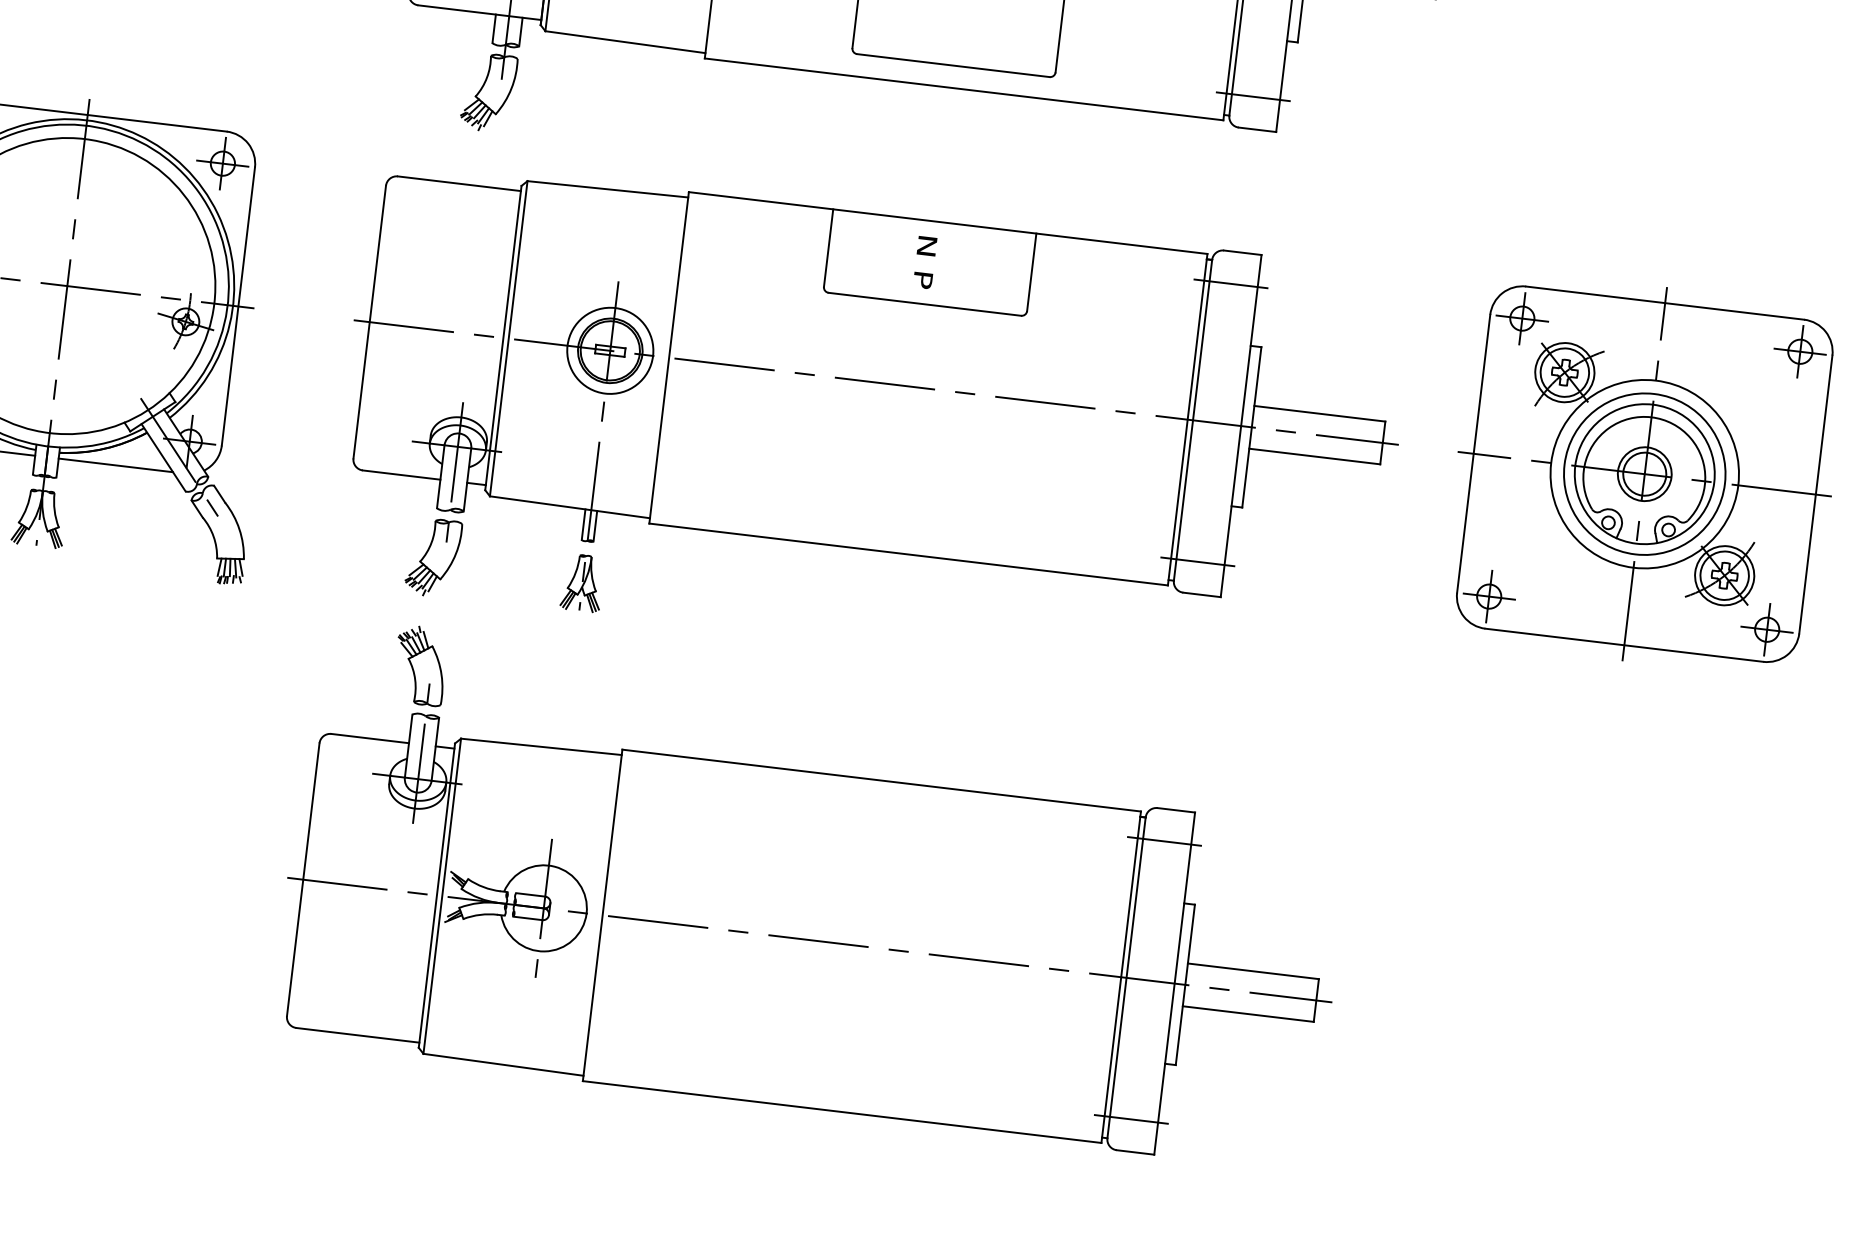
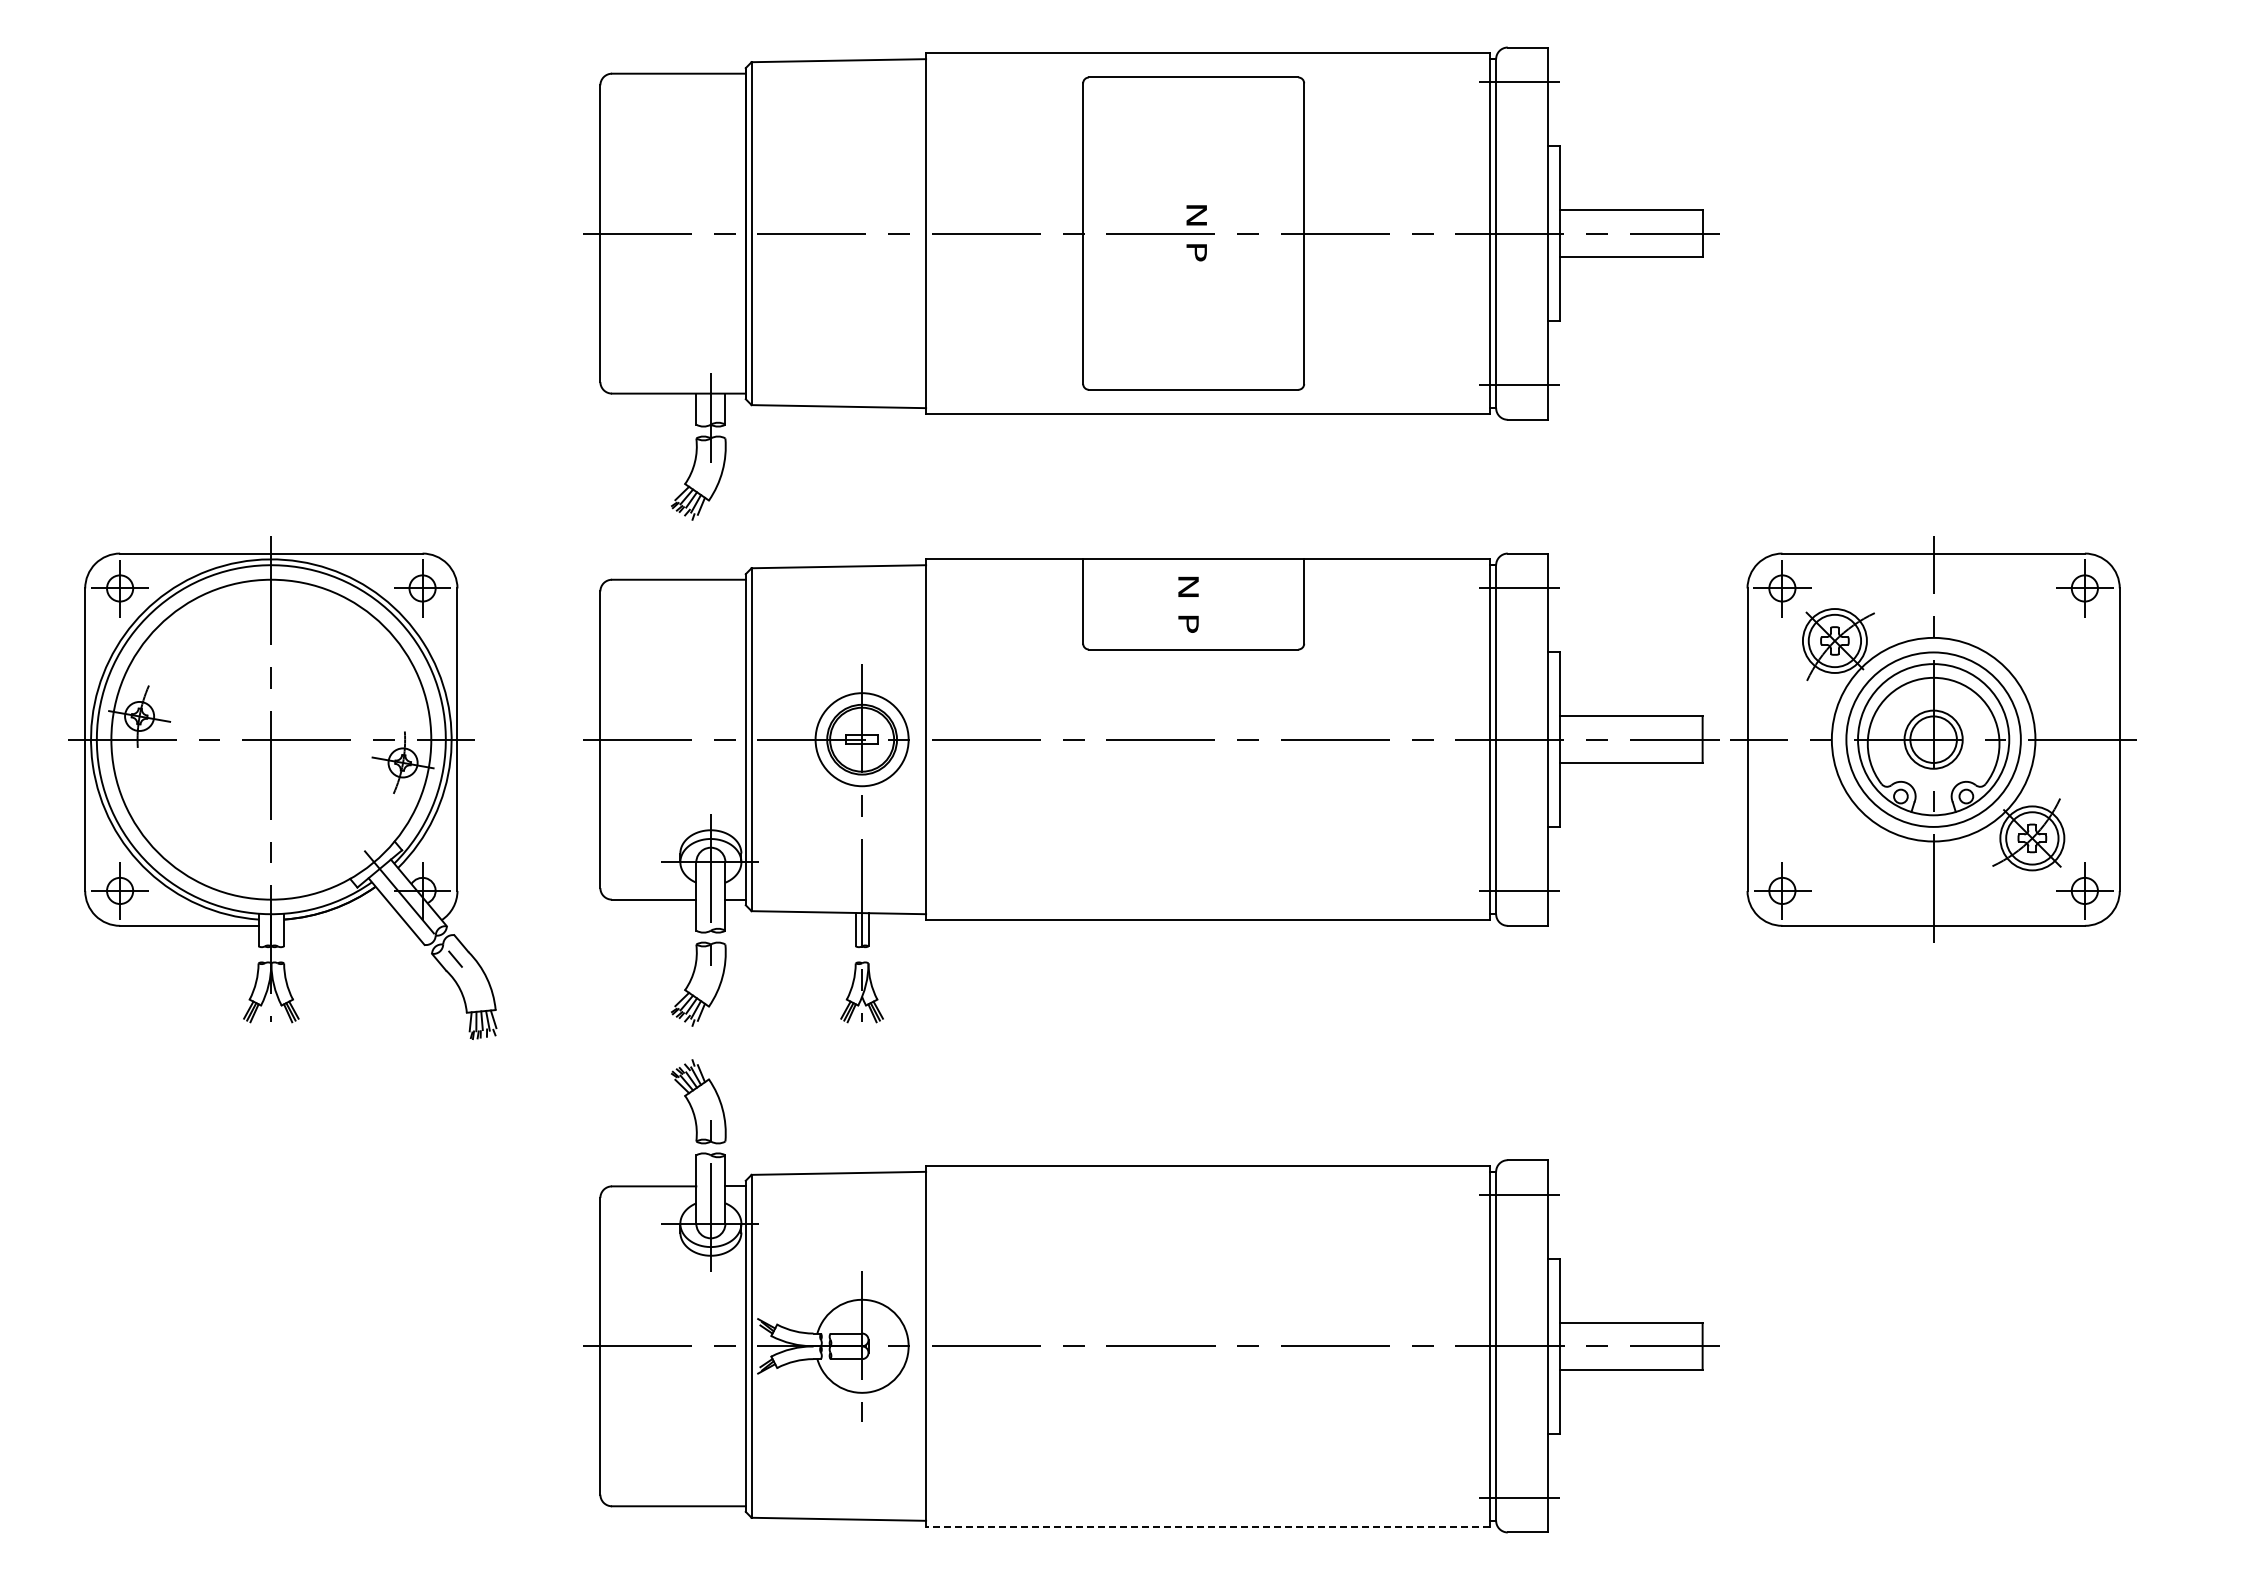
line: (116, 465) -> (346, 925), removed
part: (1644, 473) -> (1933, 739), moved
line: (841, 1111) -> (1207, 1526), solid -> dashed

